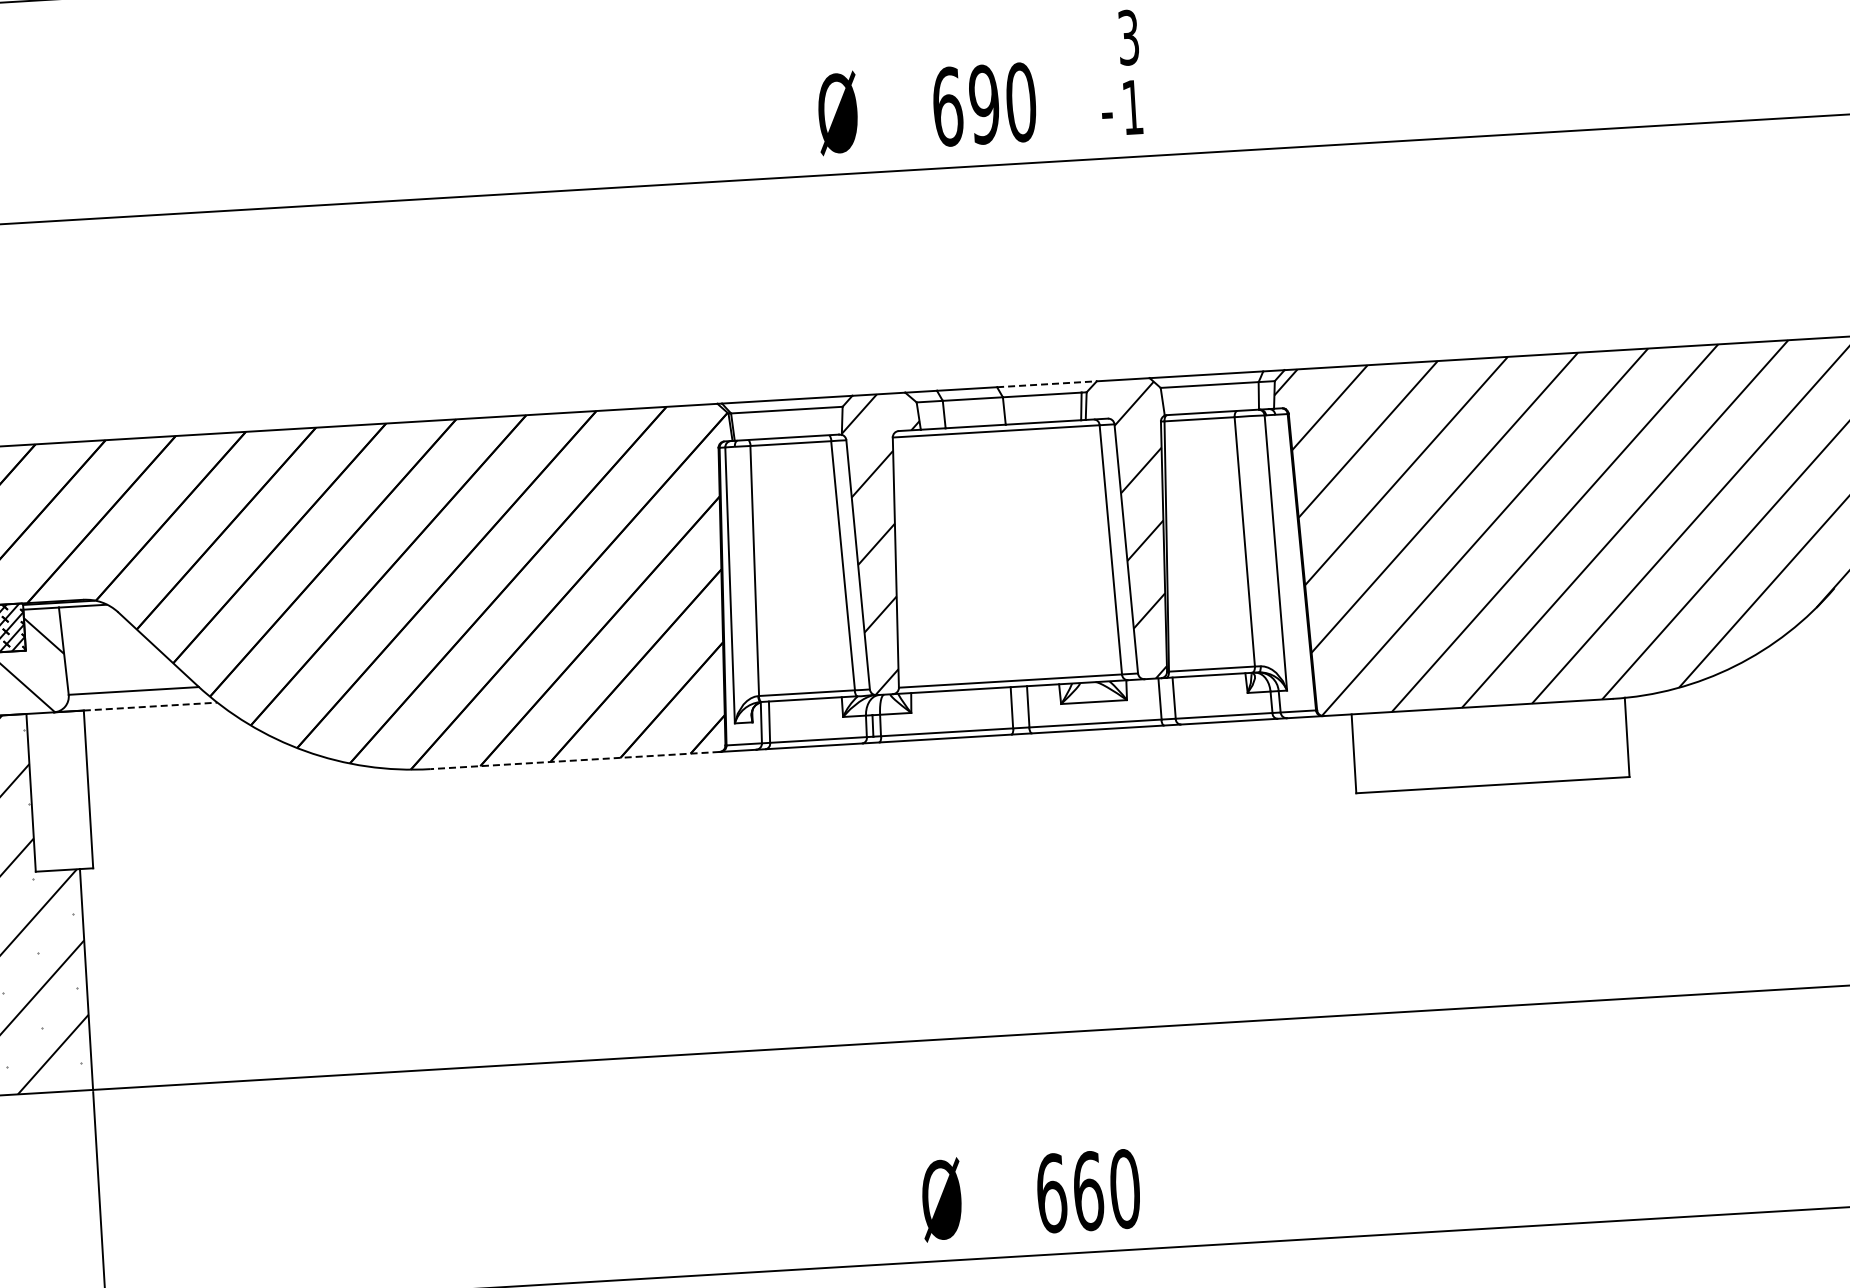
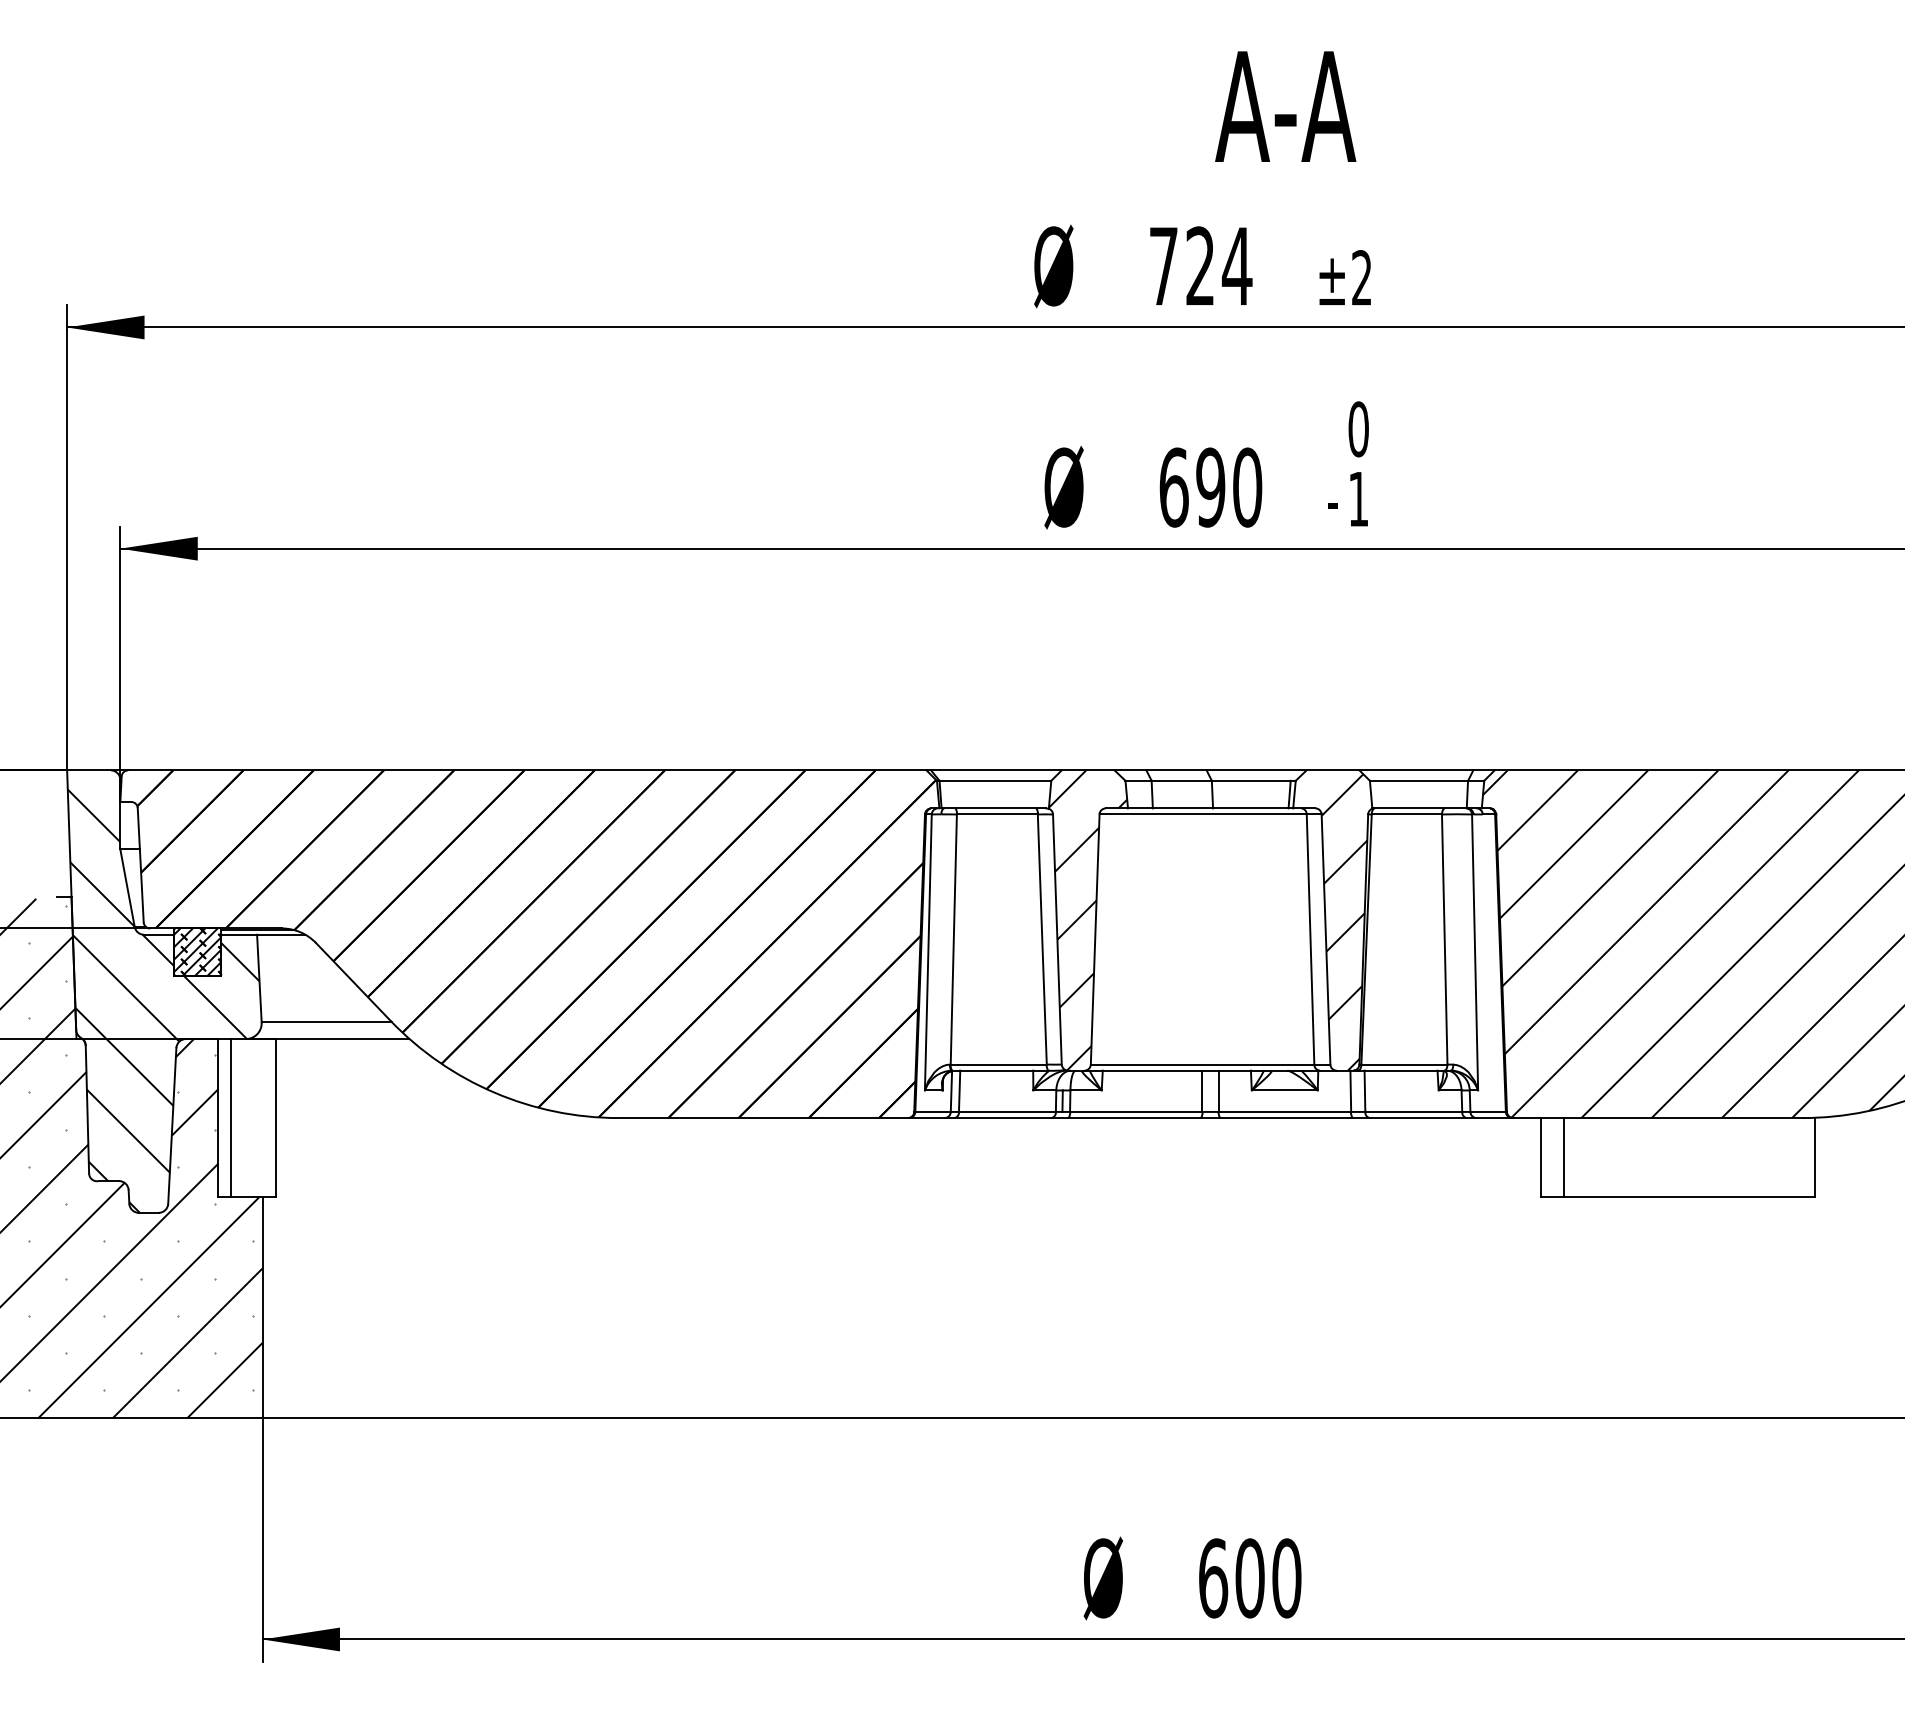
text: (1128, 37) -> (1358, 429), 3 -> 0
line: (1046, 384) -> (1256, 770), dashed -> solid
line: (150, 707) -> (342, 1039), dashed -> solid
line: (1376, 752) -> (1563, 1157), added
line: (575, 760) -> (763, 1118), dashed -> solid
line: (43, 792) -> (230, 1118), added
text: (1087, 1191) -> (1249, 1578), 660 -> 600

